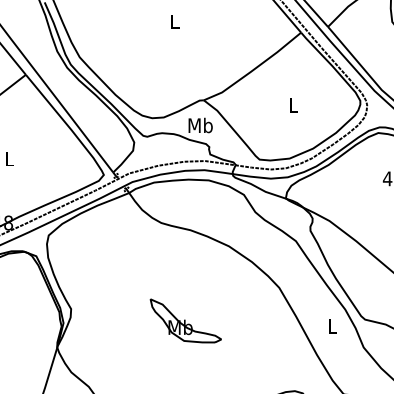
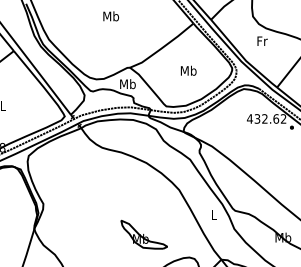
text: (175, 21) -> (111, 16), L -> Mb
text: (293, 104) -> (188, 70), L -> Mb
part: (184, 320) -> (143, 234), moved

